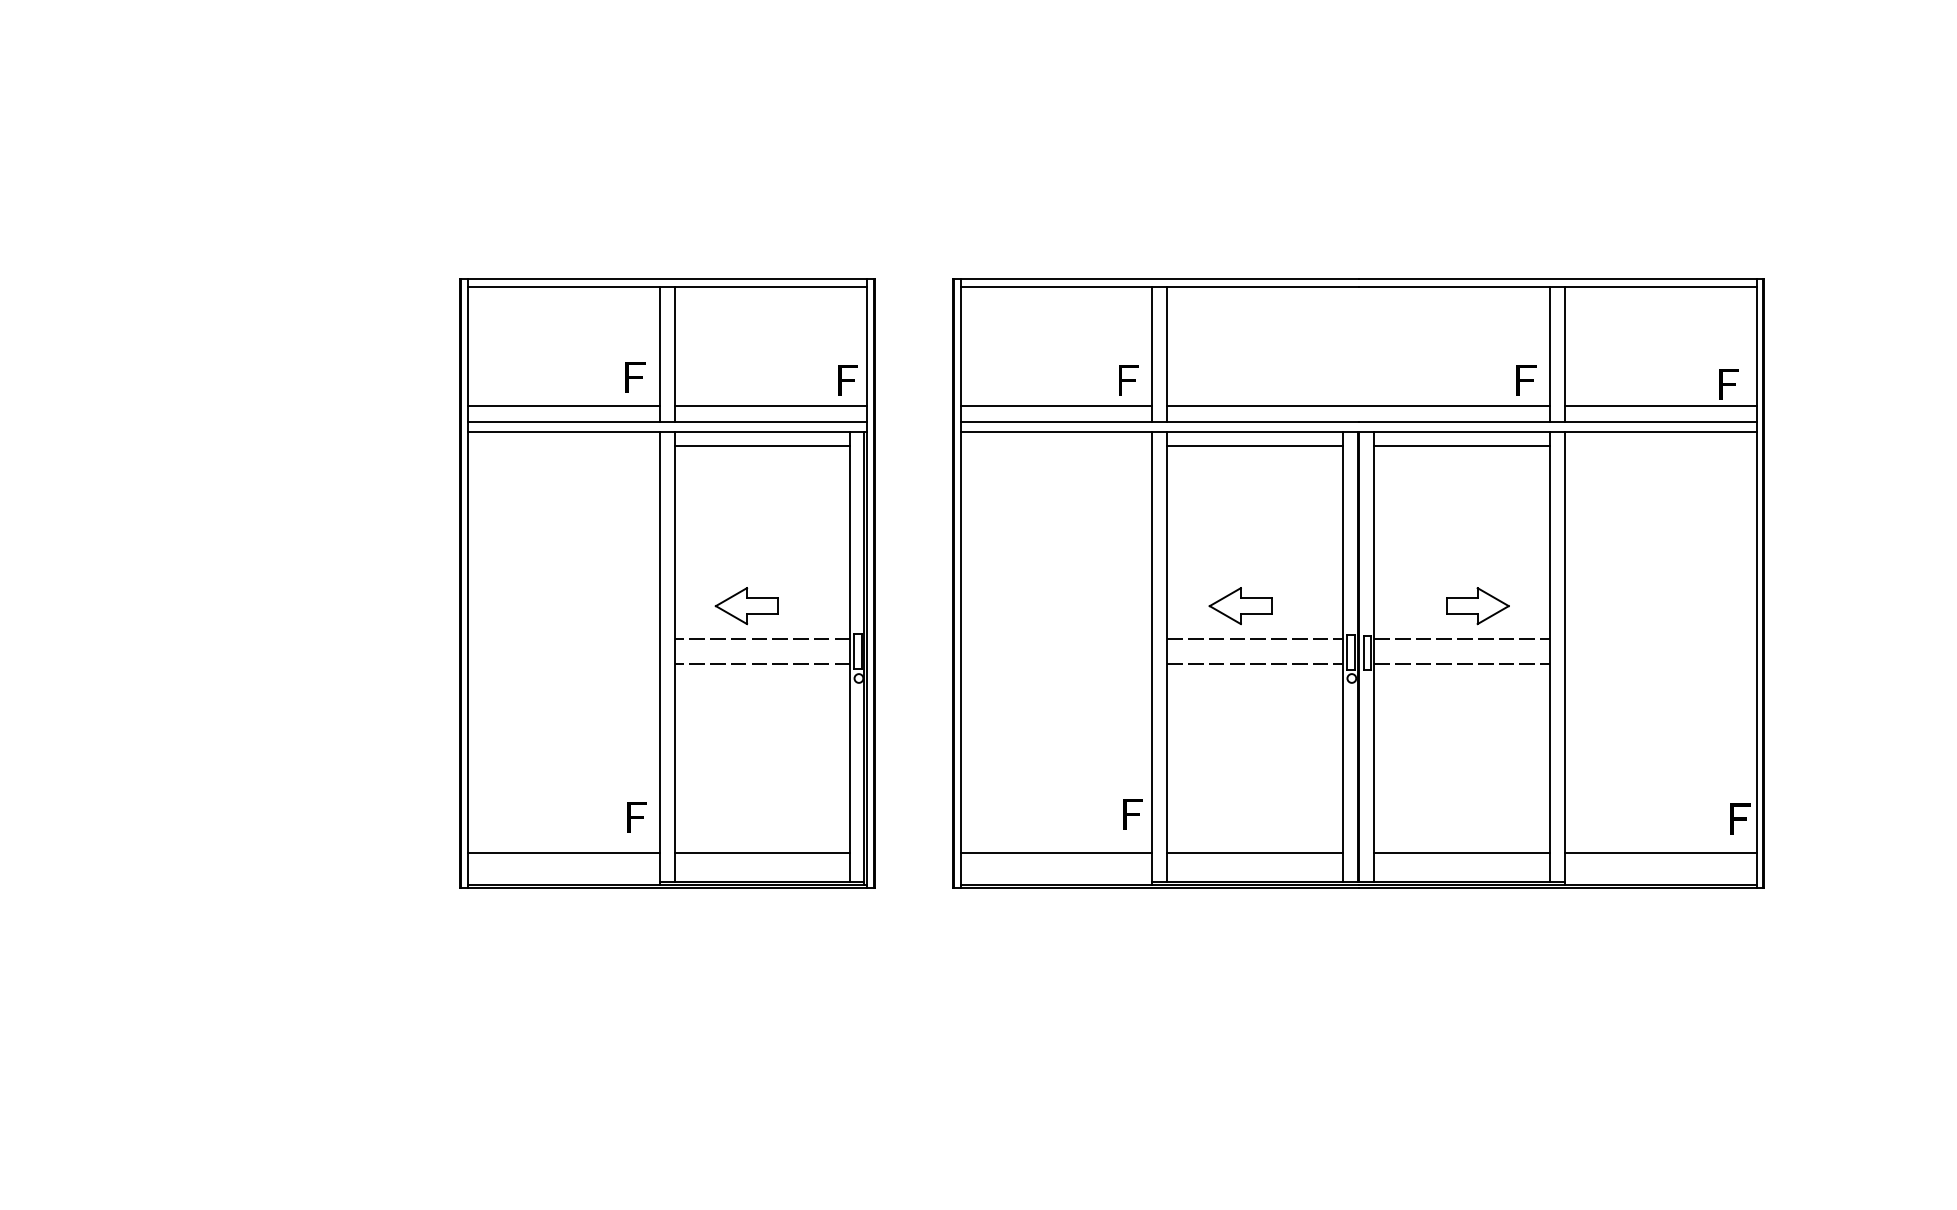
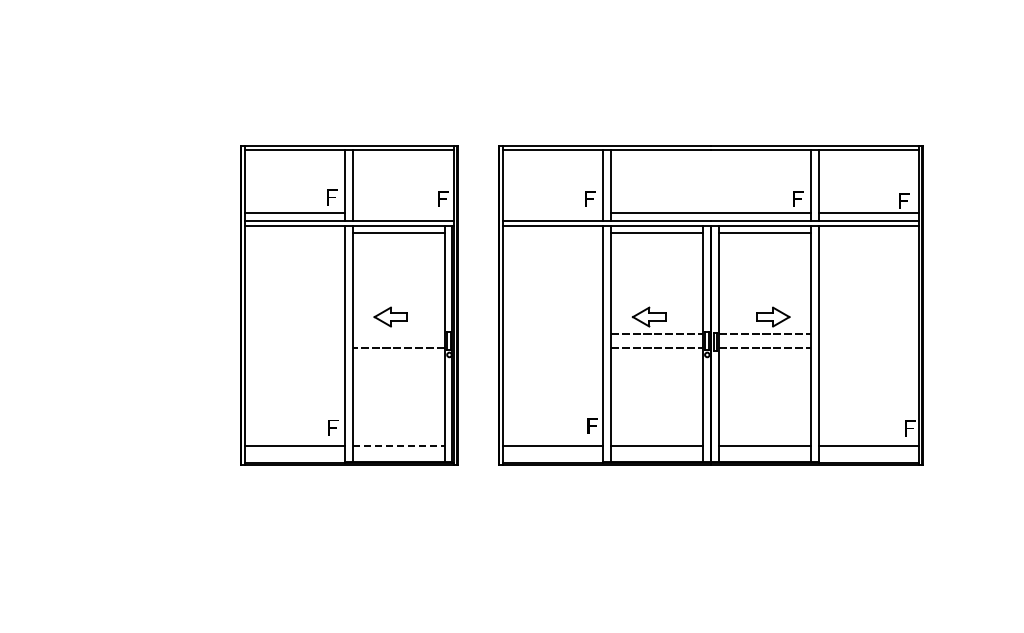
line: (771, 406) -> (403, 212), removed
line: (1055, 406) -> (552, 212), removed
line: (761, 639) -> (398, 334), removed
line: (763, 853) -> (399, 446), solid -> dashed

